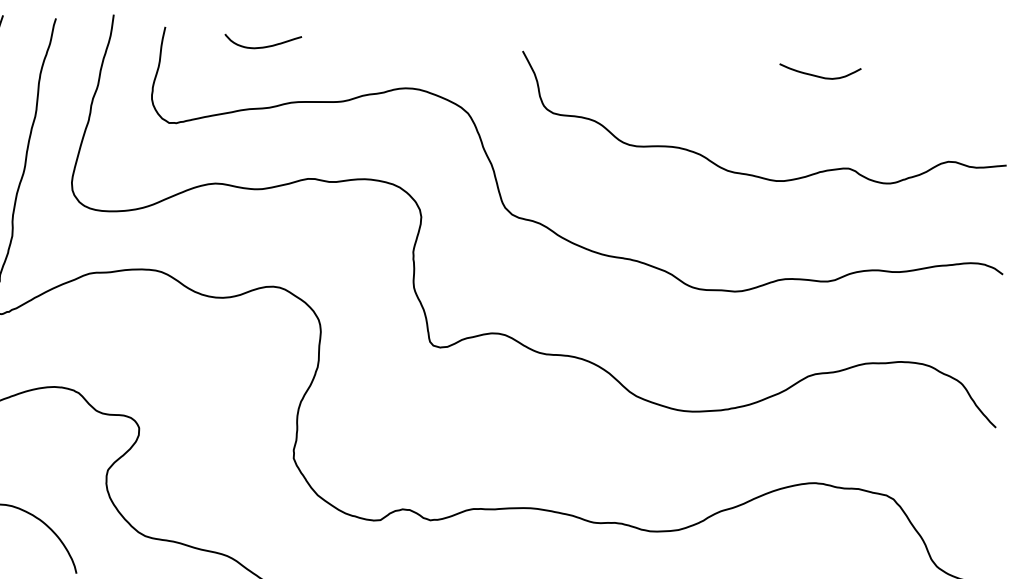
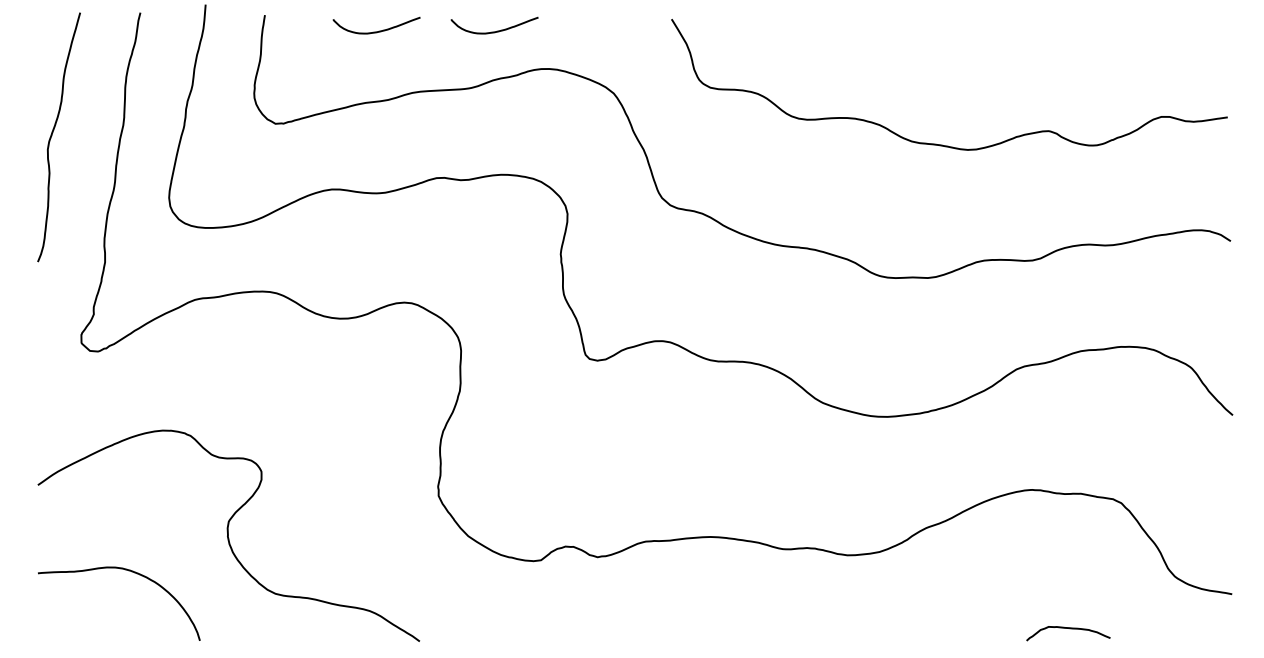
curve: (369, 52) -> (497, 30), added
curve: (817, 75) -> (1007, 27), removed

